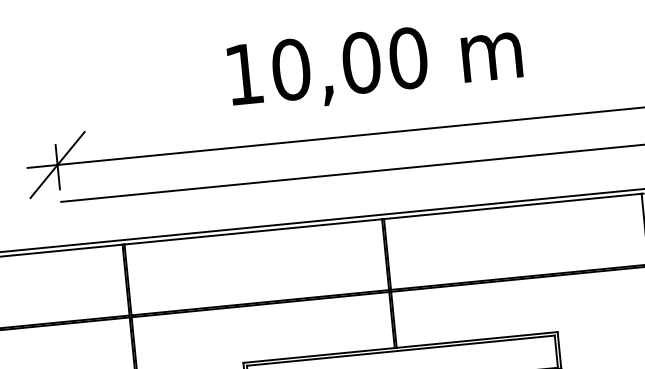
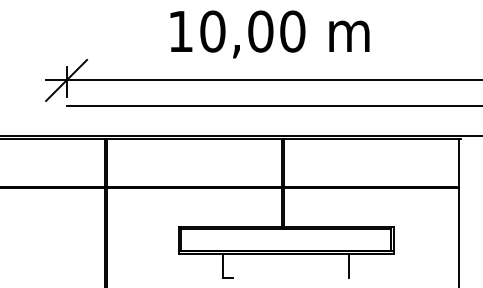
text: (374, 65) -> (269, 34), moved

